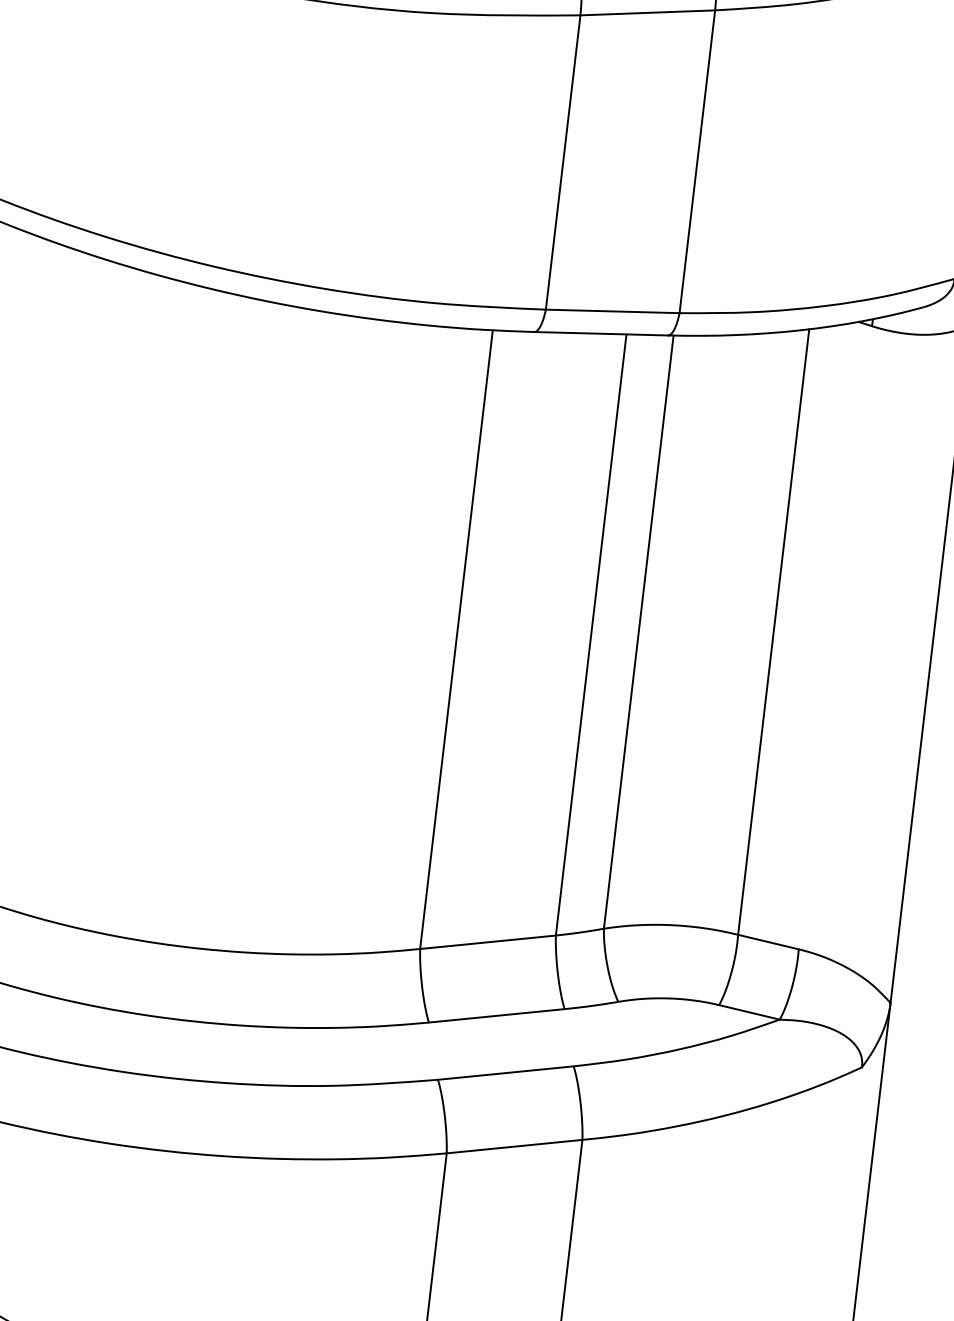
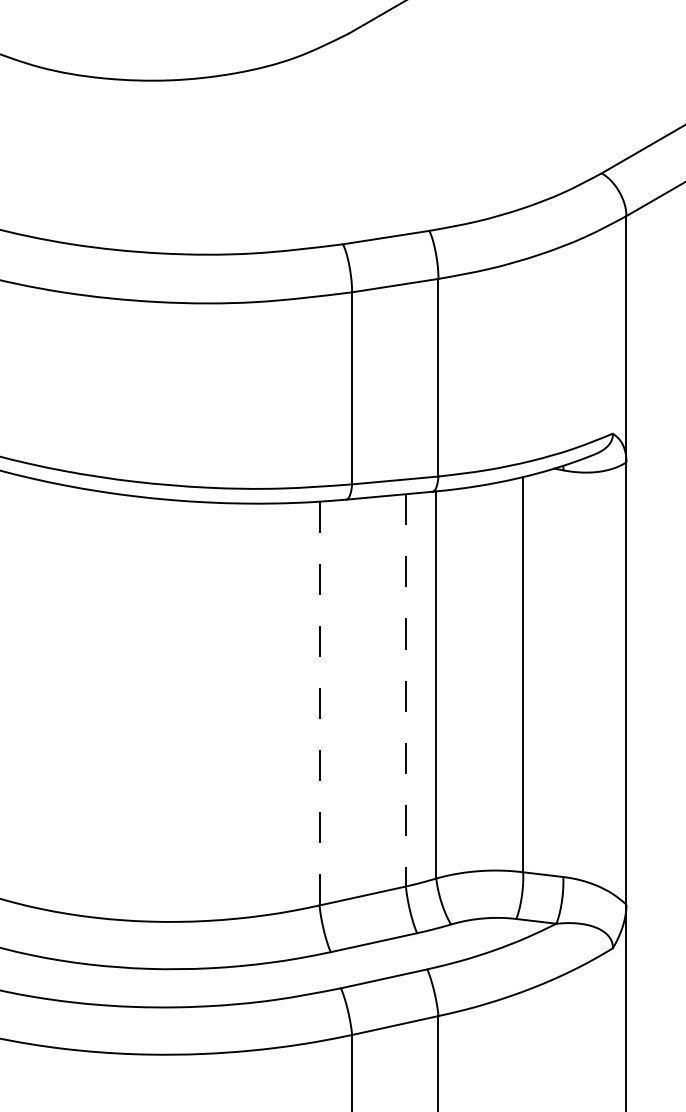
line: (590, 635) -> (405, 690), solid -> dashed
line: (456, 639) -> (319, 703), solid -> dashed

